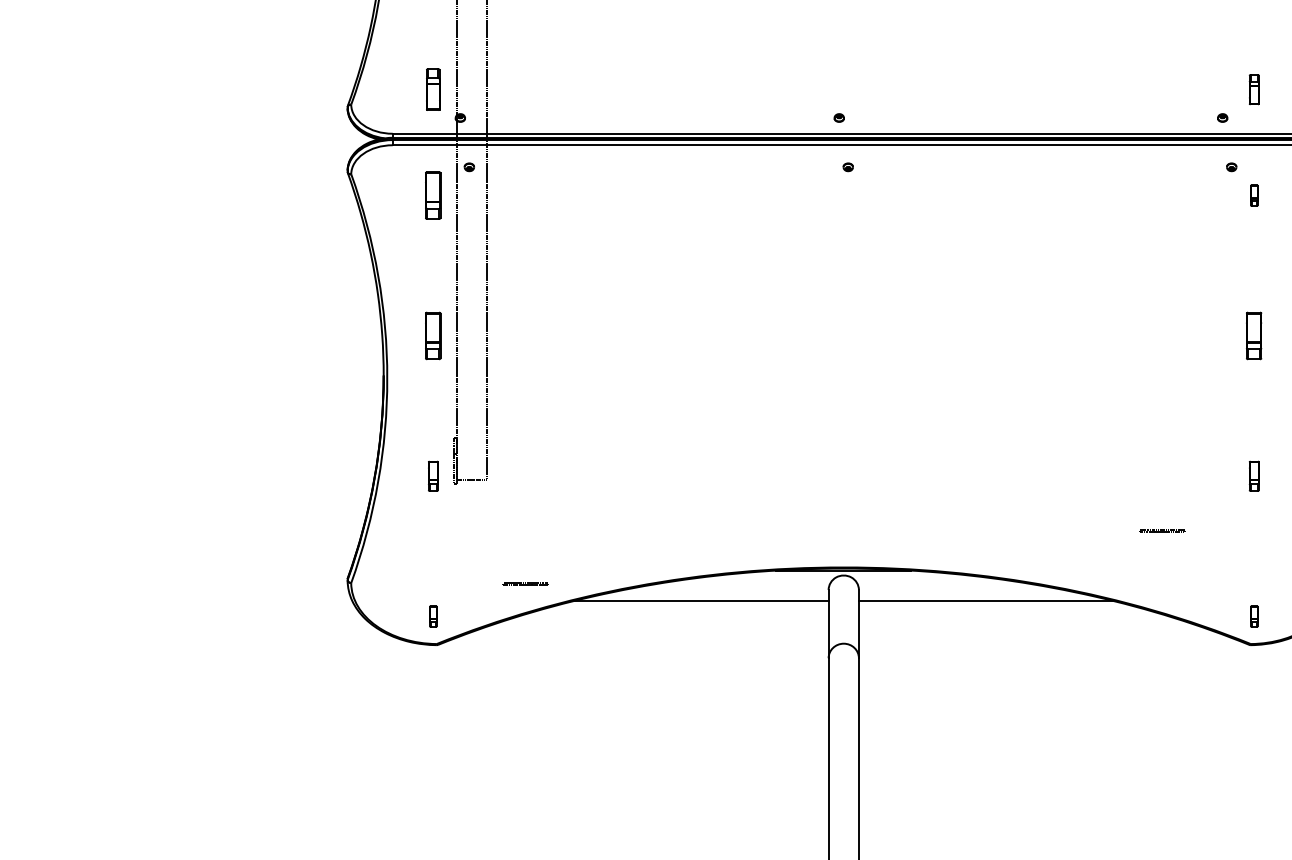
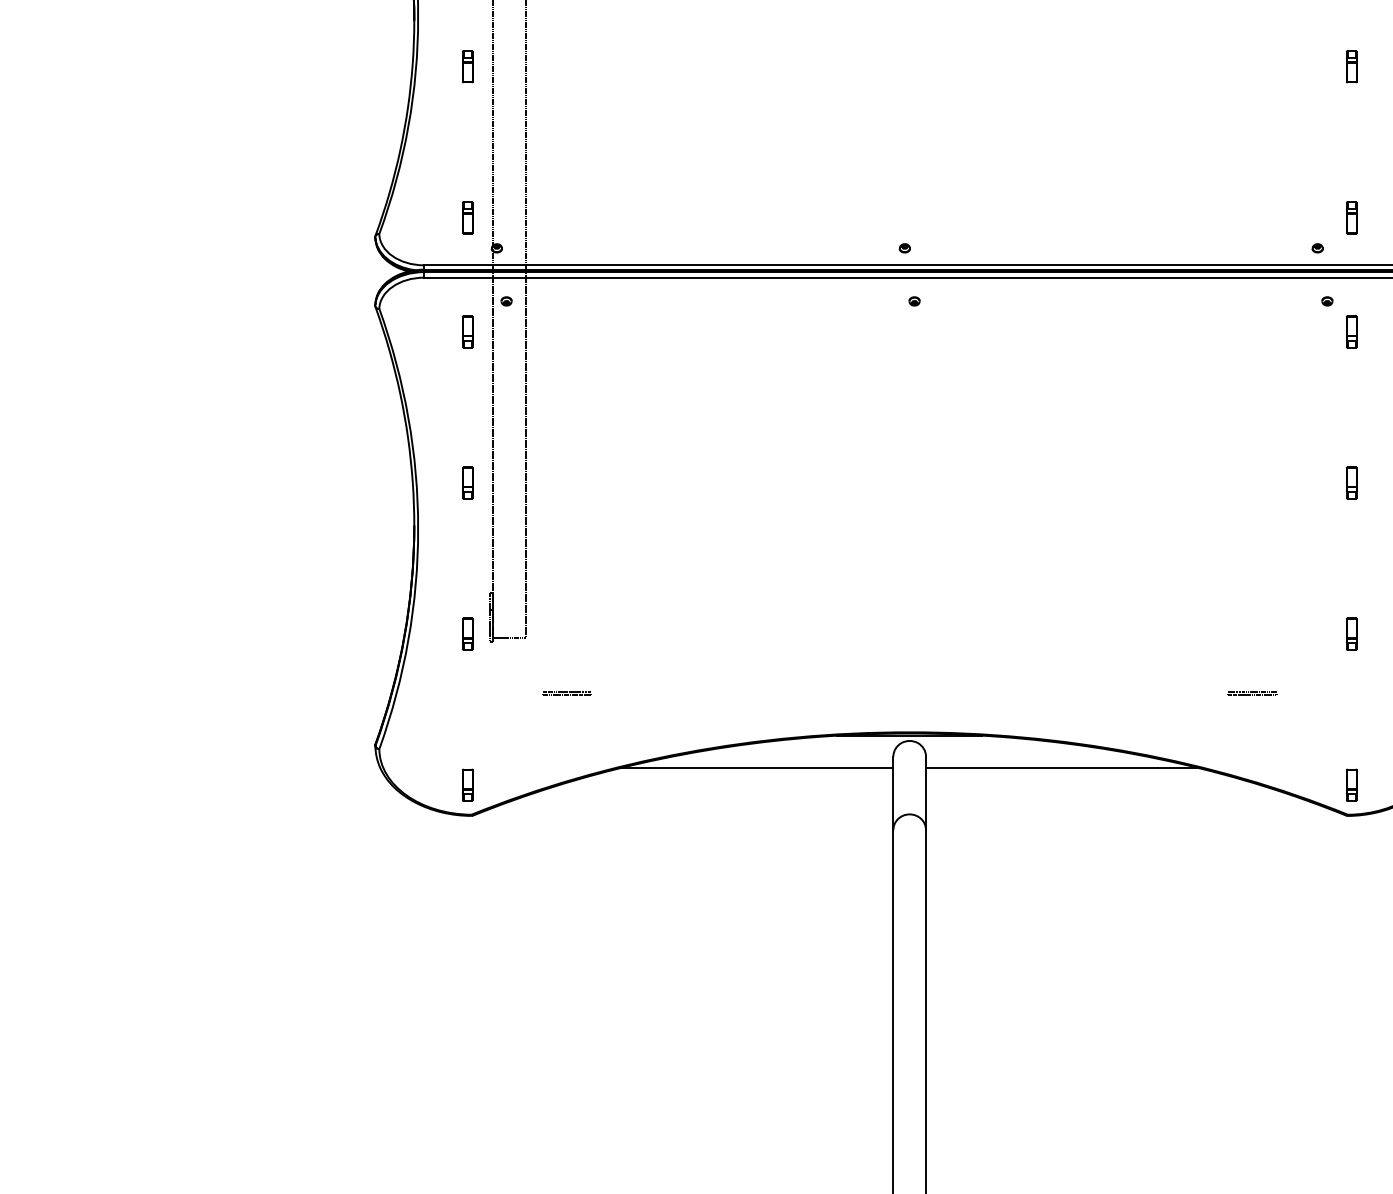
part: (433, 89) -> (467, 217), size x0.71
part: (433, 195) -> (467, 331), size x0.62
part: (1254, 195) -> (1351, 331), size x1.43
part: (433, 335) -> (467, 482), size x0.62
part: (1254, 335) -> (1351, 482), size x0.62
line: (525, 583) -> (566, 692), moved
part: (433, 615) -> (467, 784), size x1.43
part: (1254, 615) -> (1351, 784), size x1.43

